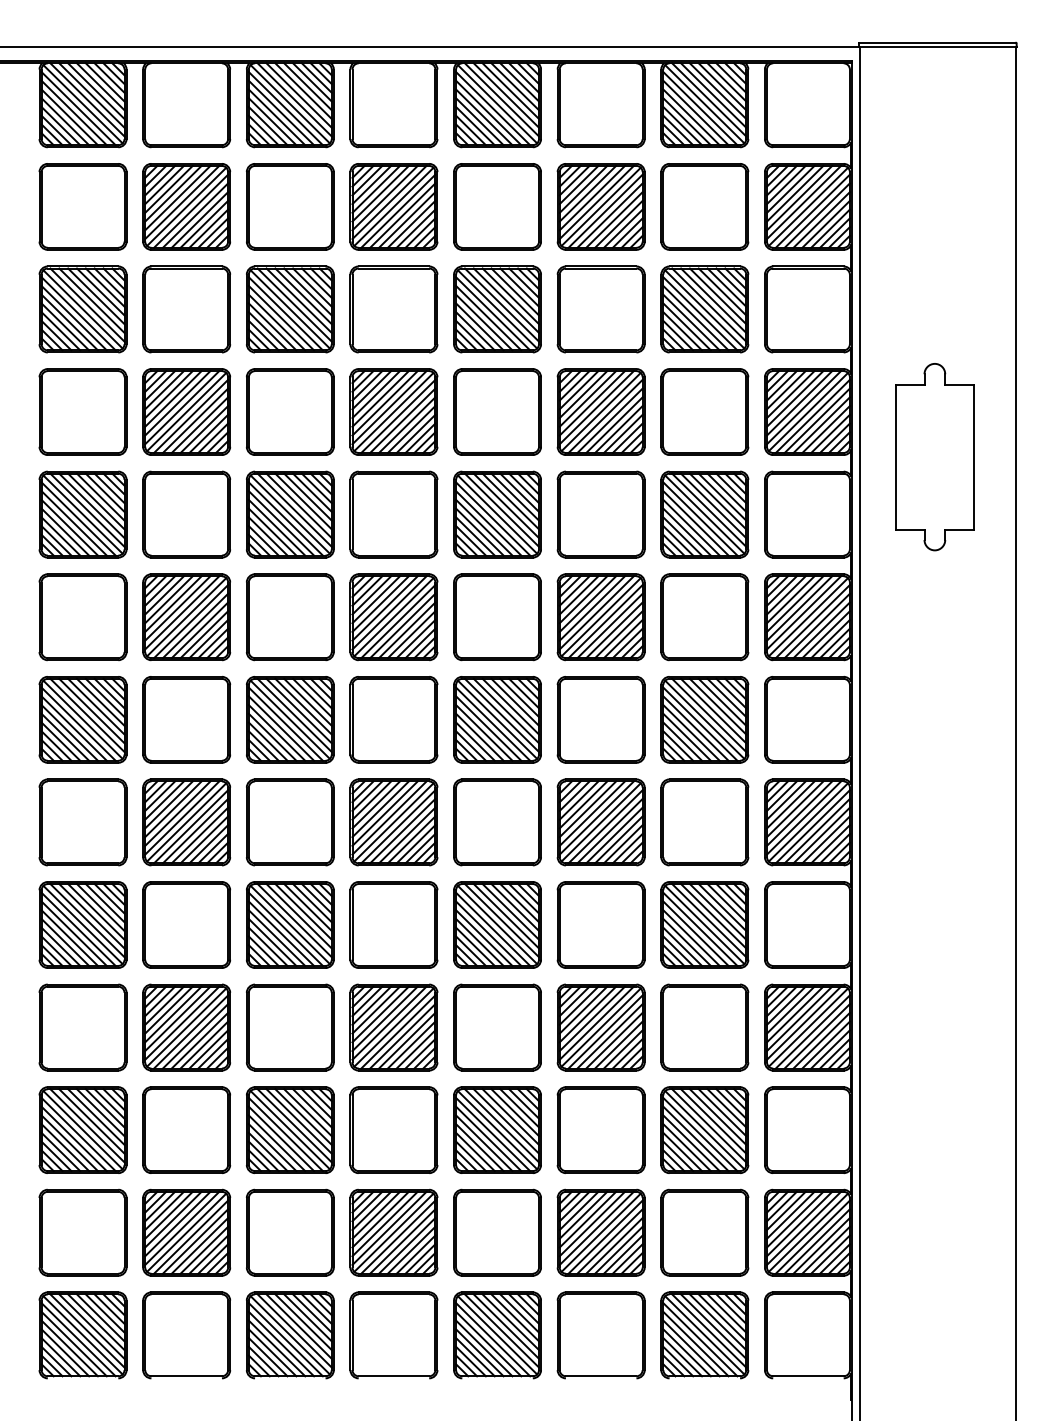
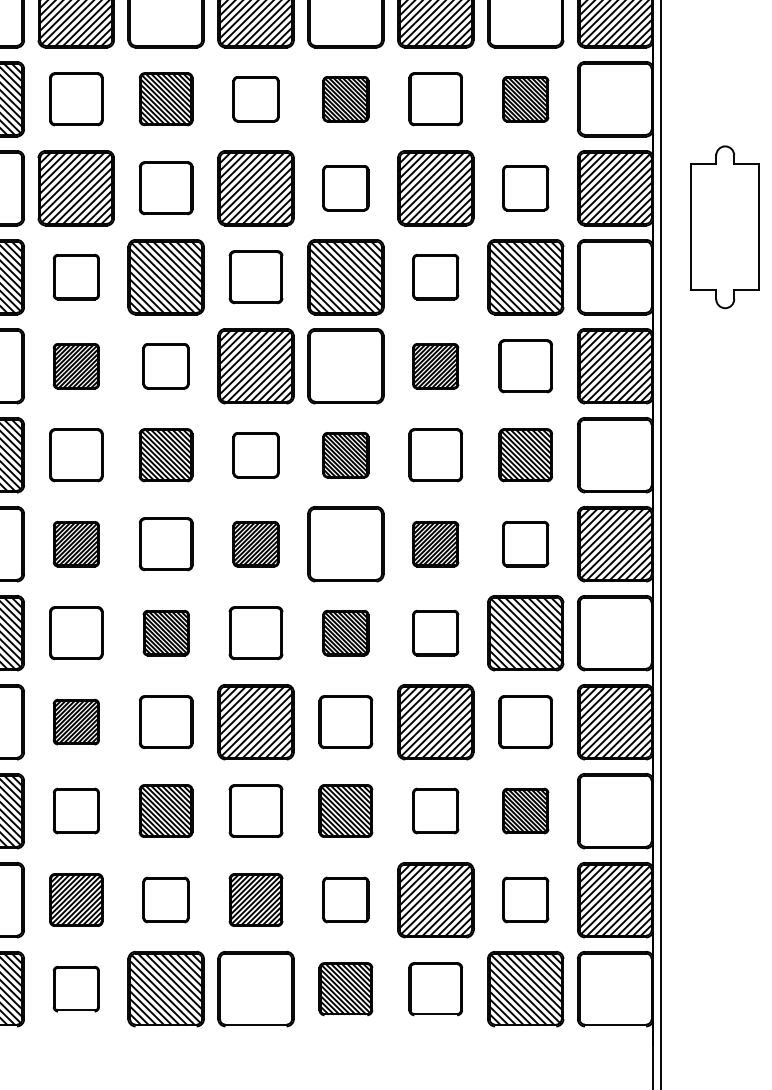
part: (186, 309) -> (76, 99), size x0.7
part: (290, 309) -> (166, 99), size x0.7
part: (393, 309) -> (255, 99), size x0.6
part: (497, 309) -> (345, 99), size x0.6
part: (600, 309) -> (435, 99), size x0.7
part: (704, 309) -> (525, 99), size x0.6
part: (290, 411) -> (166, 187), size x0.7
part: (497, 411) -> (345, 187), size x0.6
part: (704, 411) -> (525, 187), size x0.6
part: (186, 514) -> (76, 277), size x0.6
part: (393, 514) -> (255, 277), size x0.7
part: (600, 514) -> (435, 277), size x0.6
part: (186, 617) -> (76, 366), size x0.6
part: (289, 617) -> (165, 366), size x0.6
part: (600, 617) -> (435, 366), size x0.6
part: (704, 617) -> (525, 366), size x0.7
part: (186, 719) -> (76, 454), size x0.7
part: (289, 719) -> (165, 454), size x0.7
part: (393, 719) -> (255, 454), size x0.6
part: (497, 719) -> (345, 454), size x0.6
part: (600, 719) -> (435, 454), size x0.7
part: (704, 719) -> (525, 454), size x0.7
part: (186, 822) -> (76, 544), size x0.6
part: (290, 822) -> (166, 544), size x0.7
part: (393, 822) -> (255, 544), size x0.6
part: (600, 822) -> (435, 544), size x0.6
part: (704, 822) -> (525, 544), size x0.6
part: (186, 924) -> (76, 632), size x0.7
part: (290, 924) -> (166, 632), size x0.6
part: (393, 924) -> (255, 632), size x0.7
part: (497, 924) -> (345, 632), size x0.6
part: (600, 924) -> (435, 632), size x0.6
part: (186, 1027) -> (76, 722), size x0.6
part: (290, 1027) -> (166, 722), size x0.7
part: (497, 1027) -> (345, 722), size x0.7
part: (704, 1027) -> (525, 722), size x0.7
part: (186, 1129) -> (76, 810), size x0.6
part: (289, 1129) -> (165, 810), size x0.7
part: (393, 1129) -> (255, 810), size x0.7
part: (497, 1129) -> (345, 810), size x0.7
part: (600, 1129) -> (435, 810), size x0.6
part: (704, 1129) -> (525, 810), size x0.6
part: (186, 1232) -> (76, 899), size x0.7
part: (289, 1232) -> (165, 899), size x0.6
part: (393, 1232) -> (255, 899), size x0.7
part: (497, 1232) -> (345, 899), size x0.6
part: (704, 1232) -> (525, 899), size x0.6
part: (186, 1335) -> (76, 989), size x0.6
part: (497, 1335) -> (345, 989), size x0.7
part: (600, 1335) -> (435, 989), size x0.7

